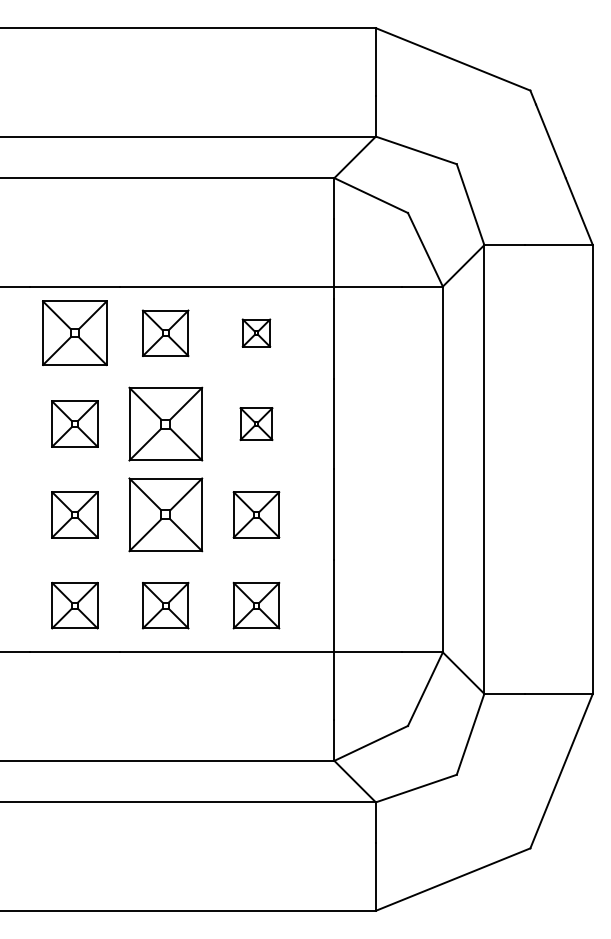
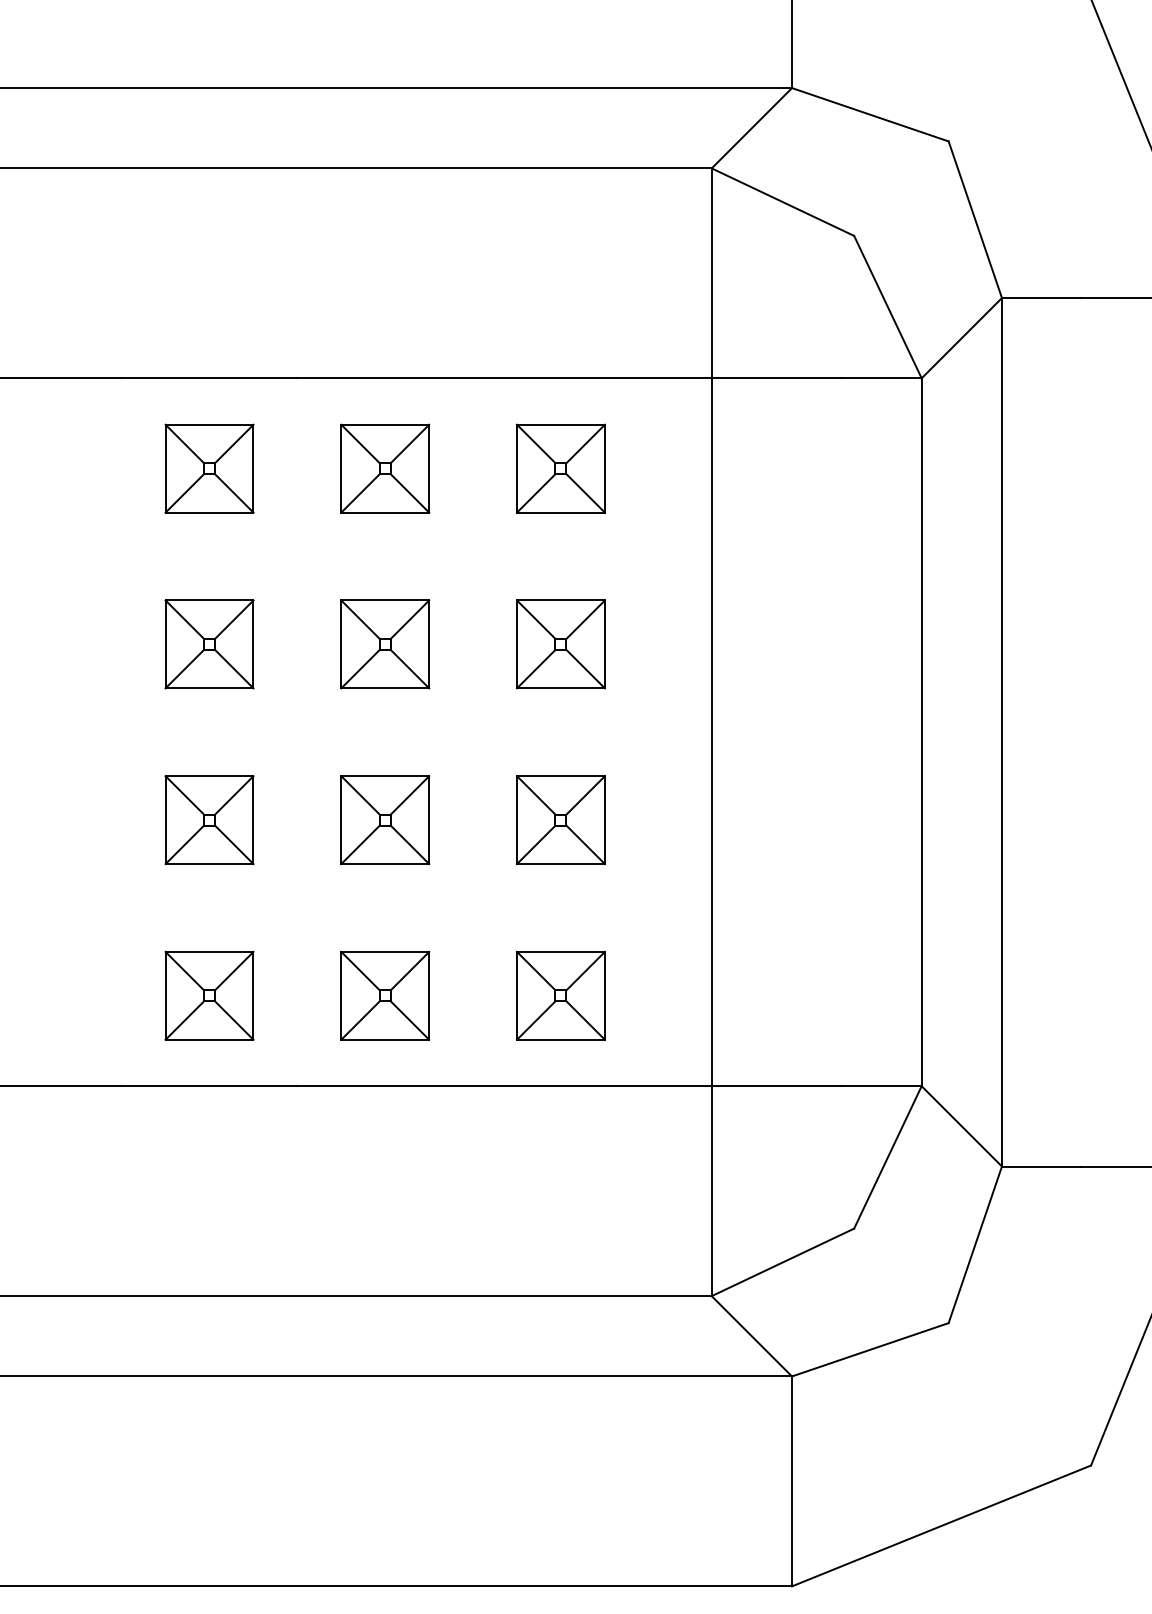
part: (256, 332) -> (560, 467), size x1.67
part: (74, 333) -> (208, 469), size x0.71
part: (165, 423) -> (384, 643), size x0.62
part: (256, 423) -> (560, 643), size x1.43
part: (165, 514) -> (384, 819), size x0.62

